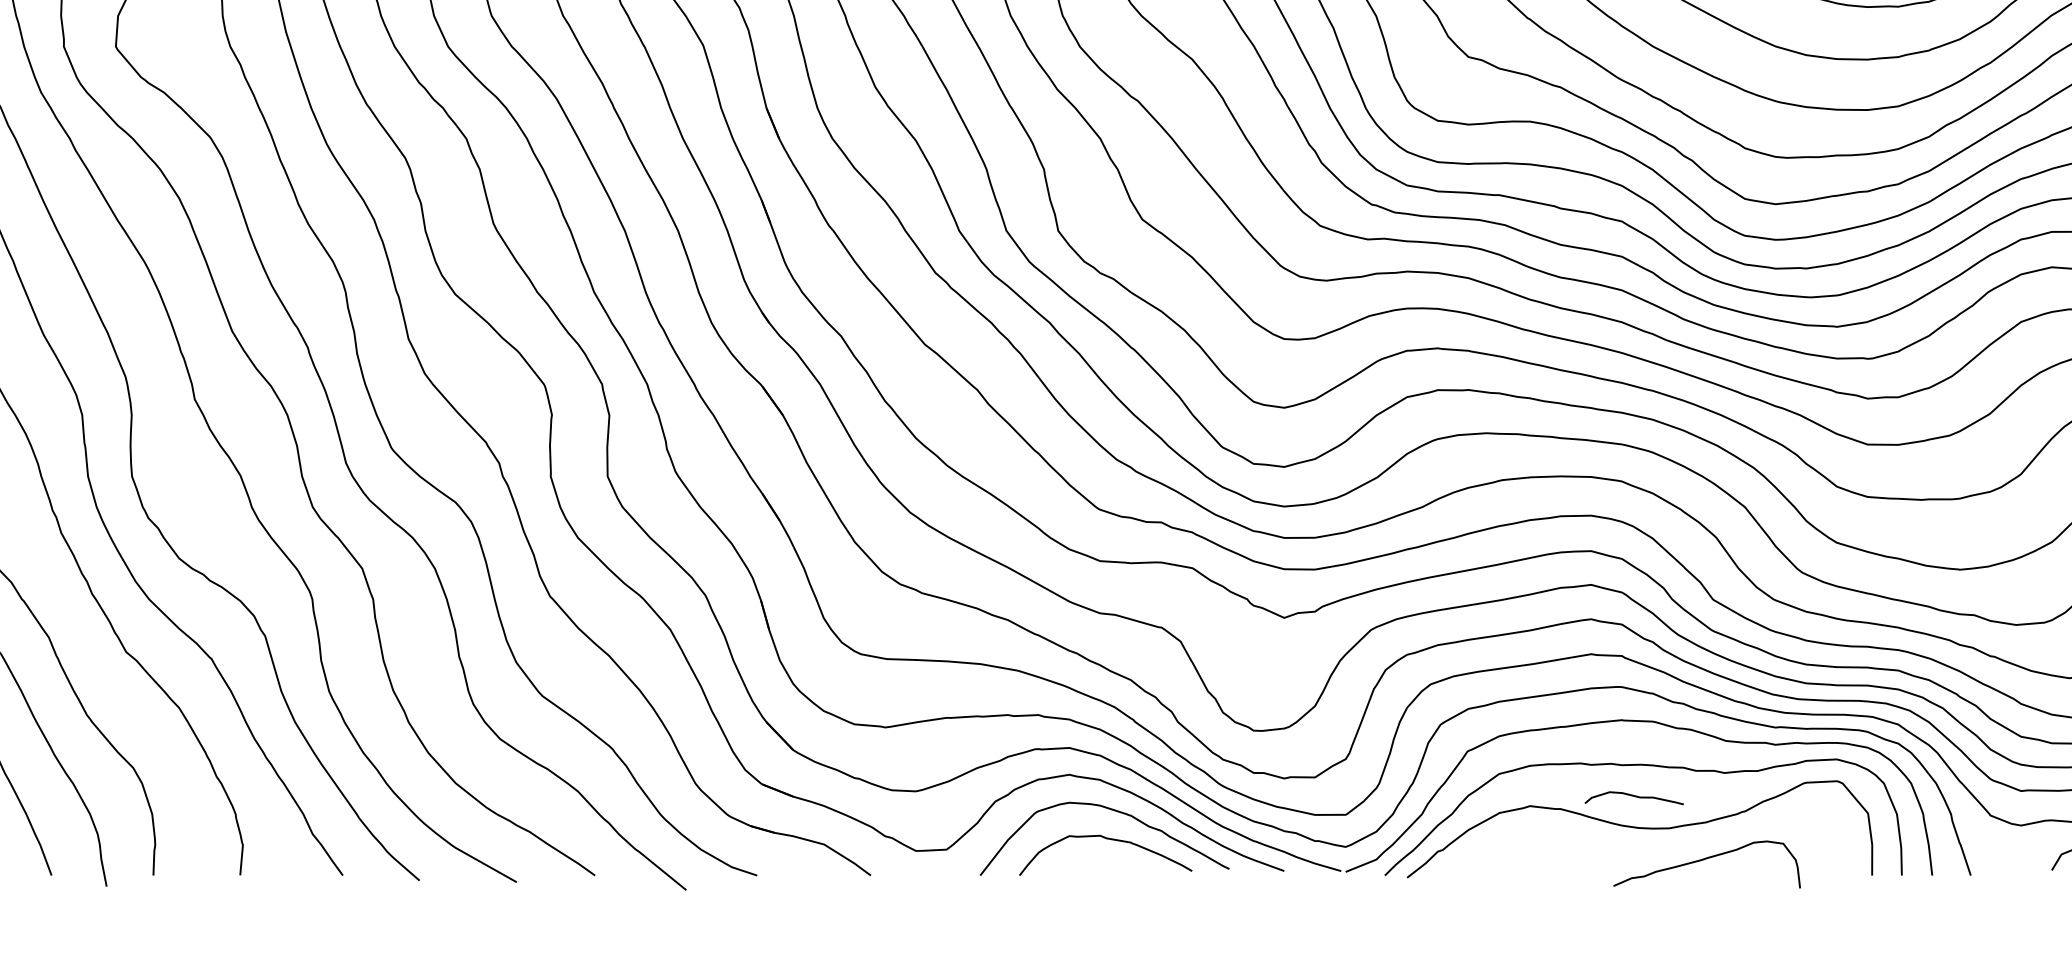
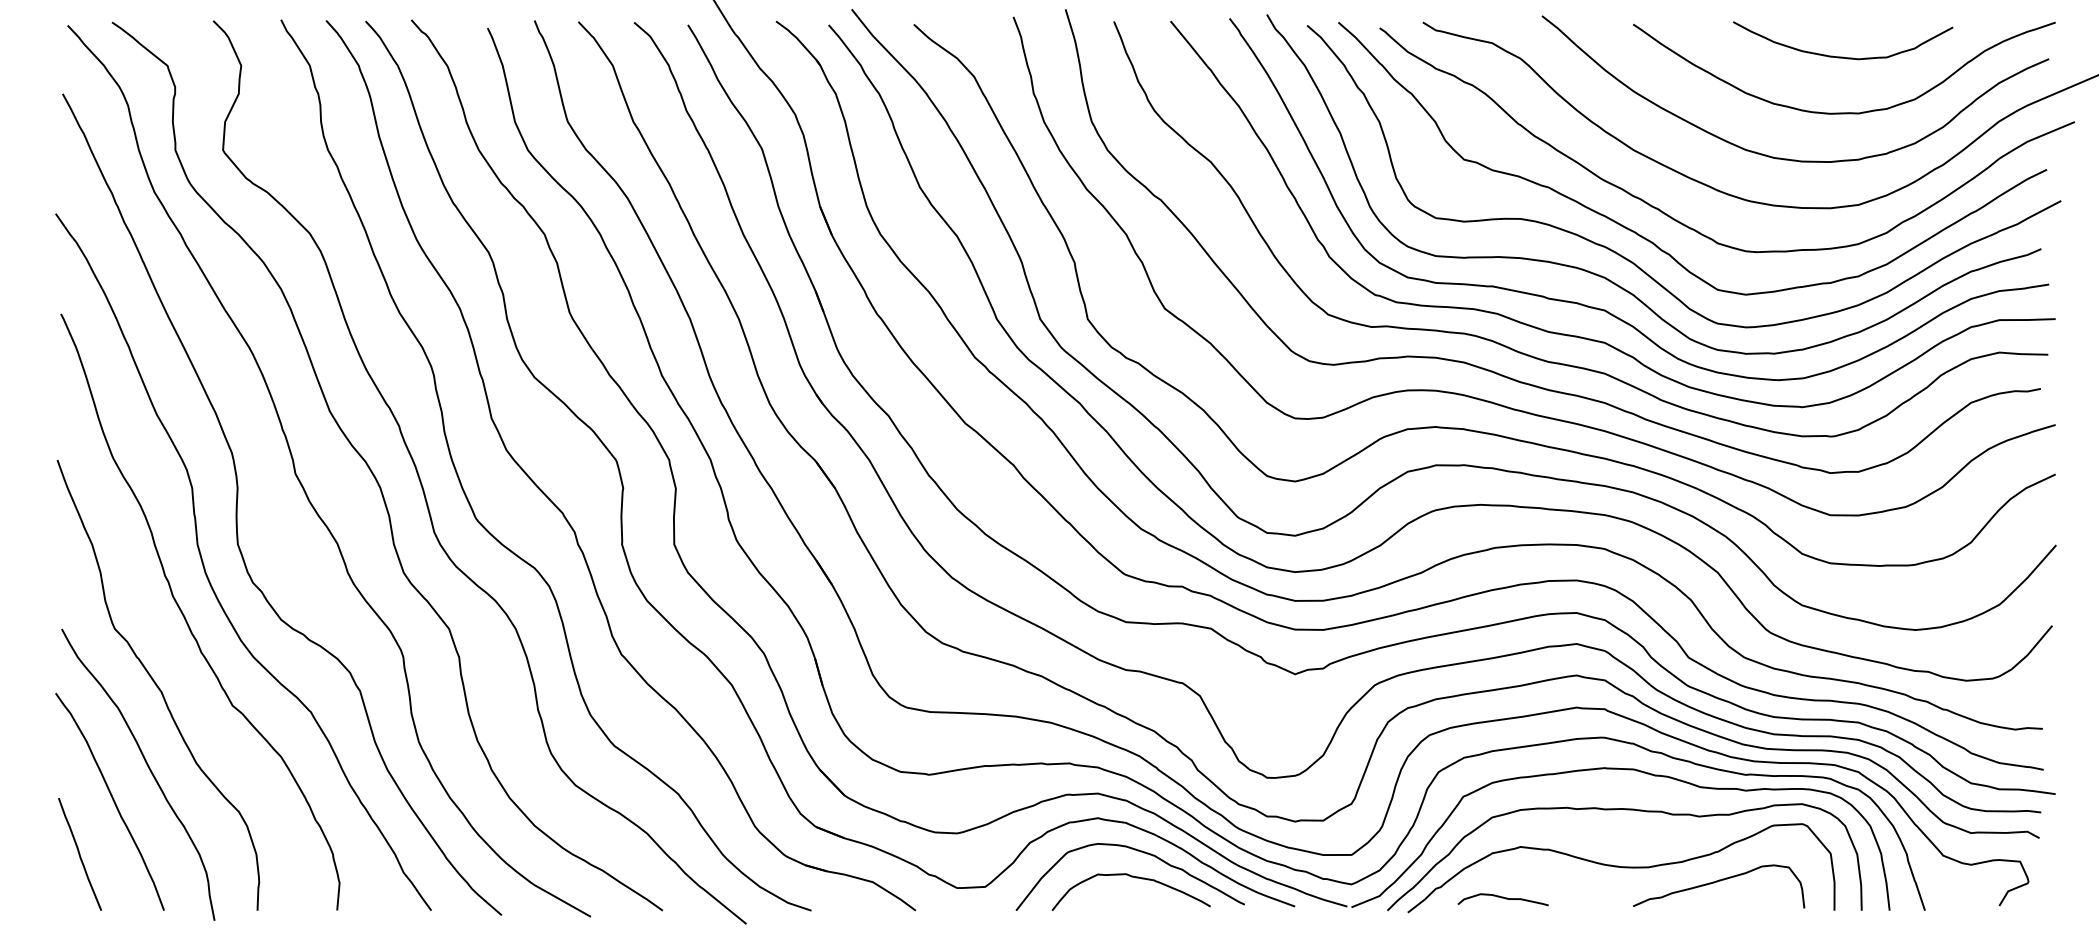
curve: (1633, 796) -> (1502, 898), moved
curve: (1705, 860) -> (1717, 882), moved

